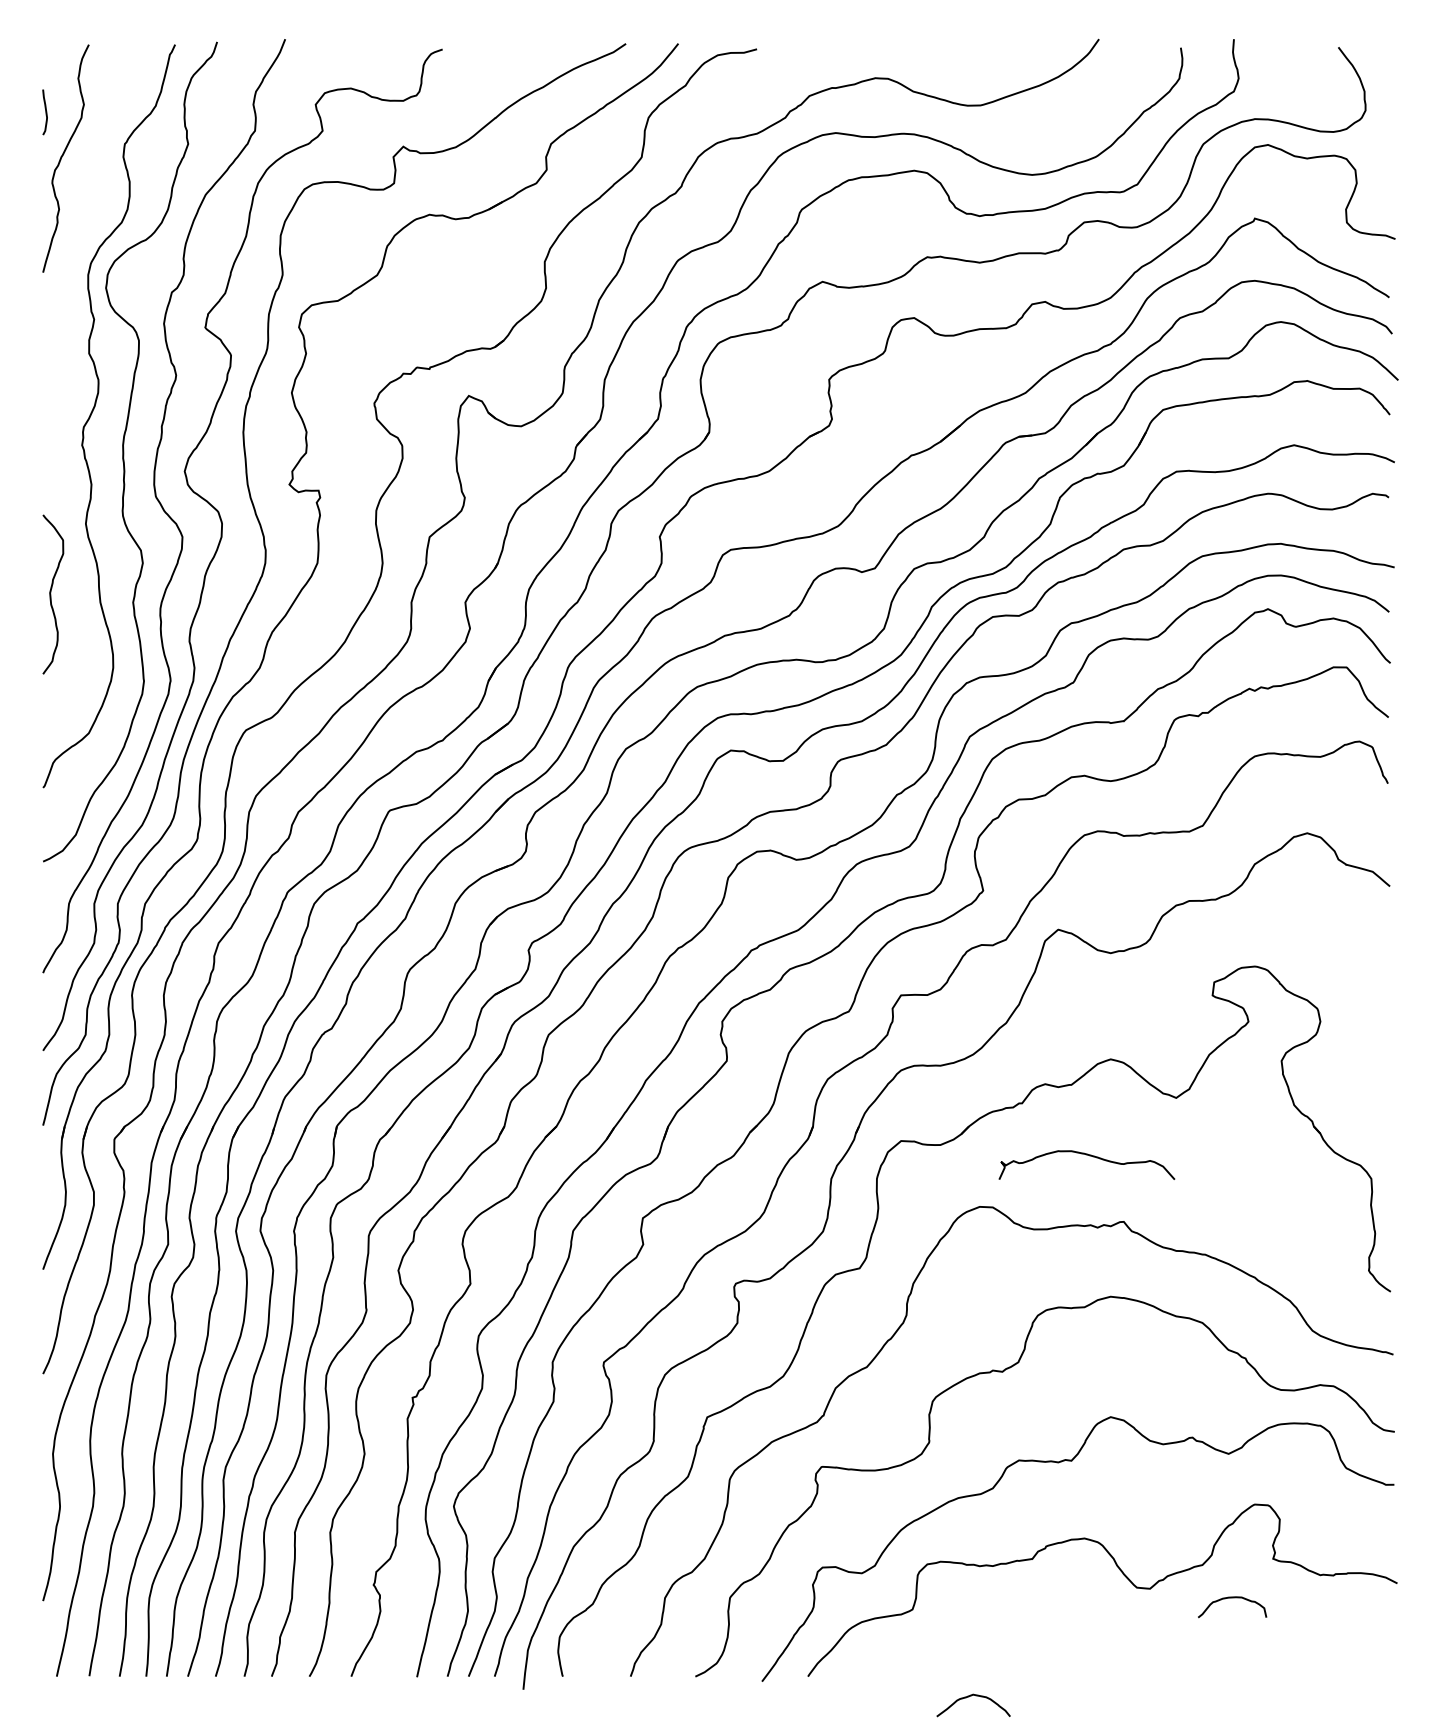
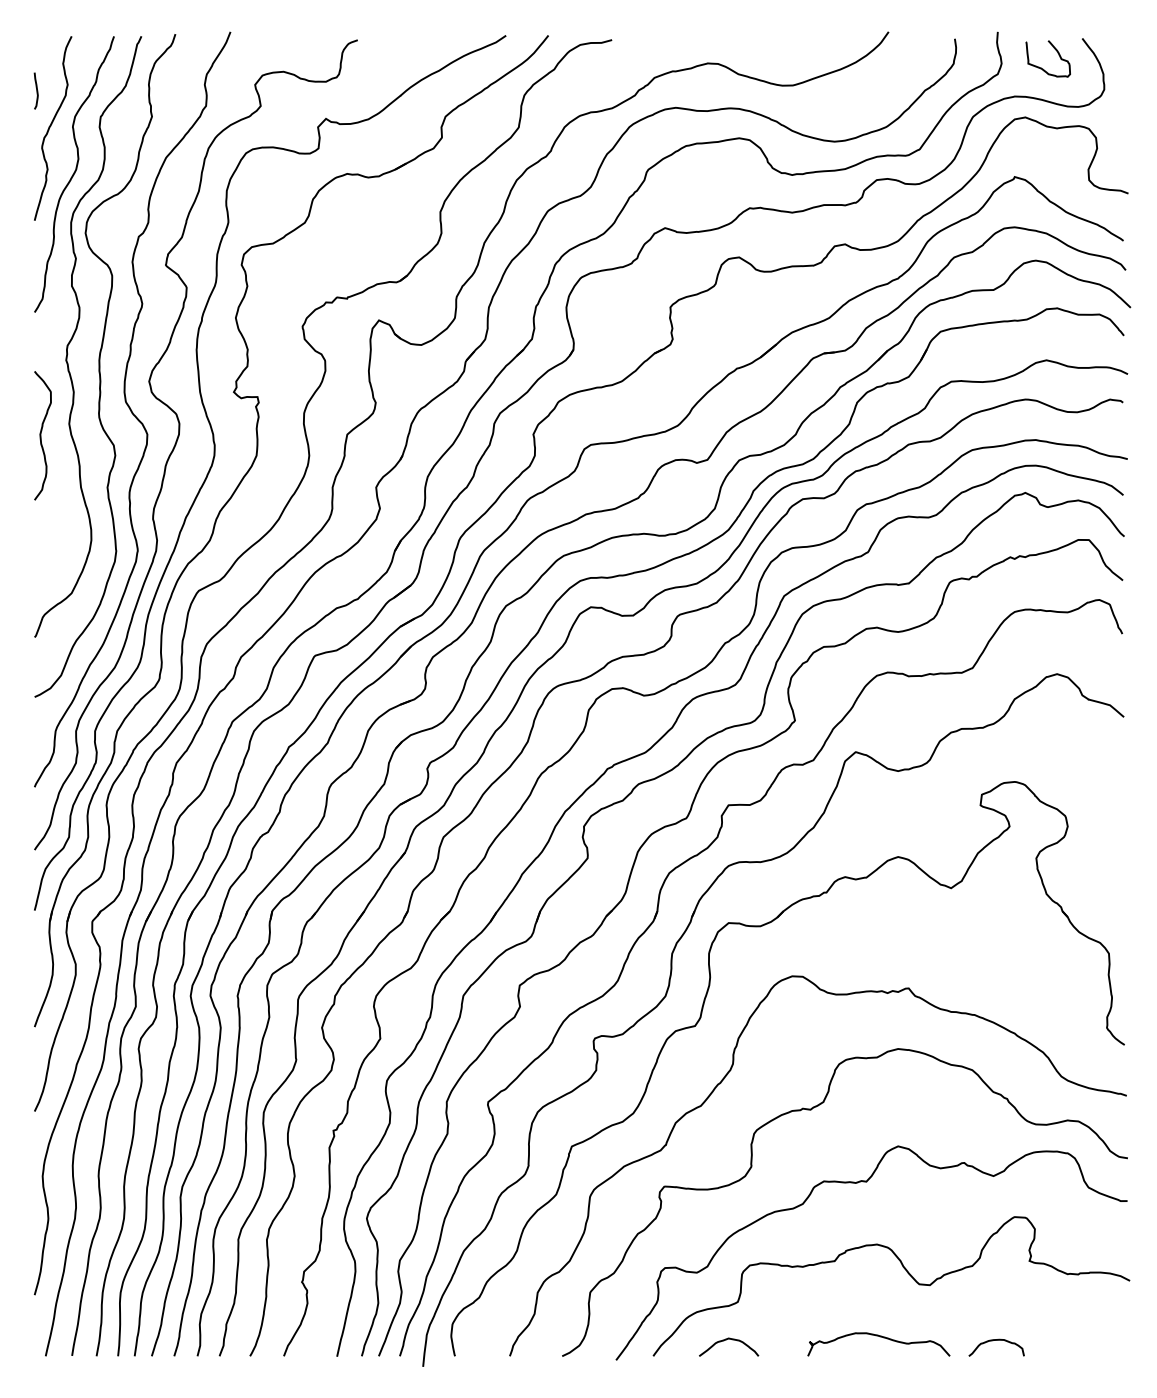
curve: (1308, 66) -> (1058, 53), added
curve: (91, 215) -> (73, 174), added
curve: (51, 594) -> (41, 435), moved
curve: (1089, 1156) -> (880, 1337), moved
curve: (1232, 1598) -> (996, 1340), moved
curve: (971, 1696) -> (727, 1339), moved

